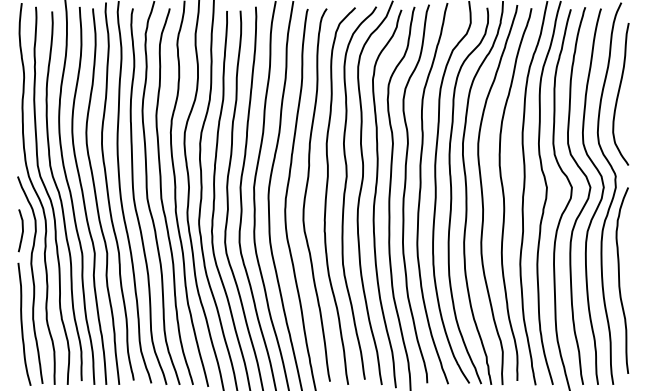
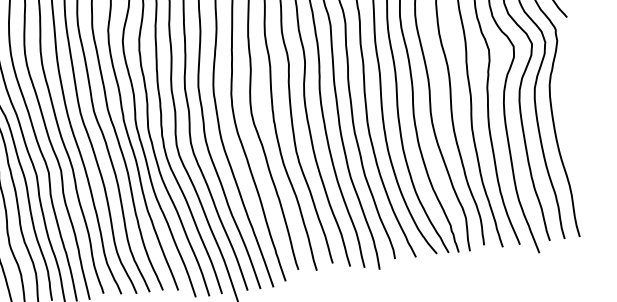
curve: (620, 280) -> (573, 132), removed

